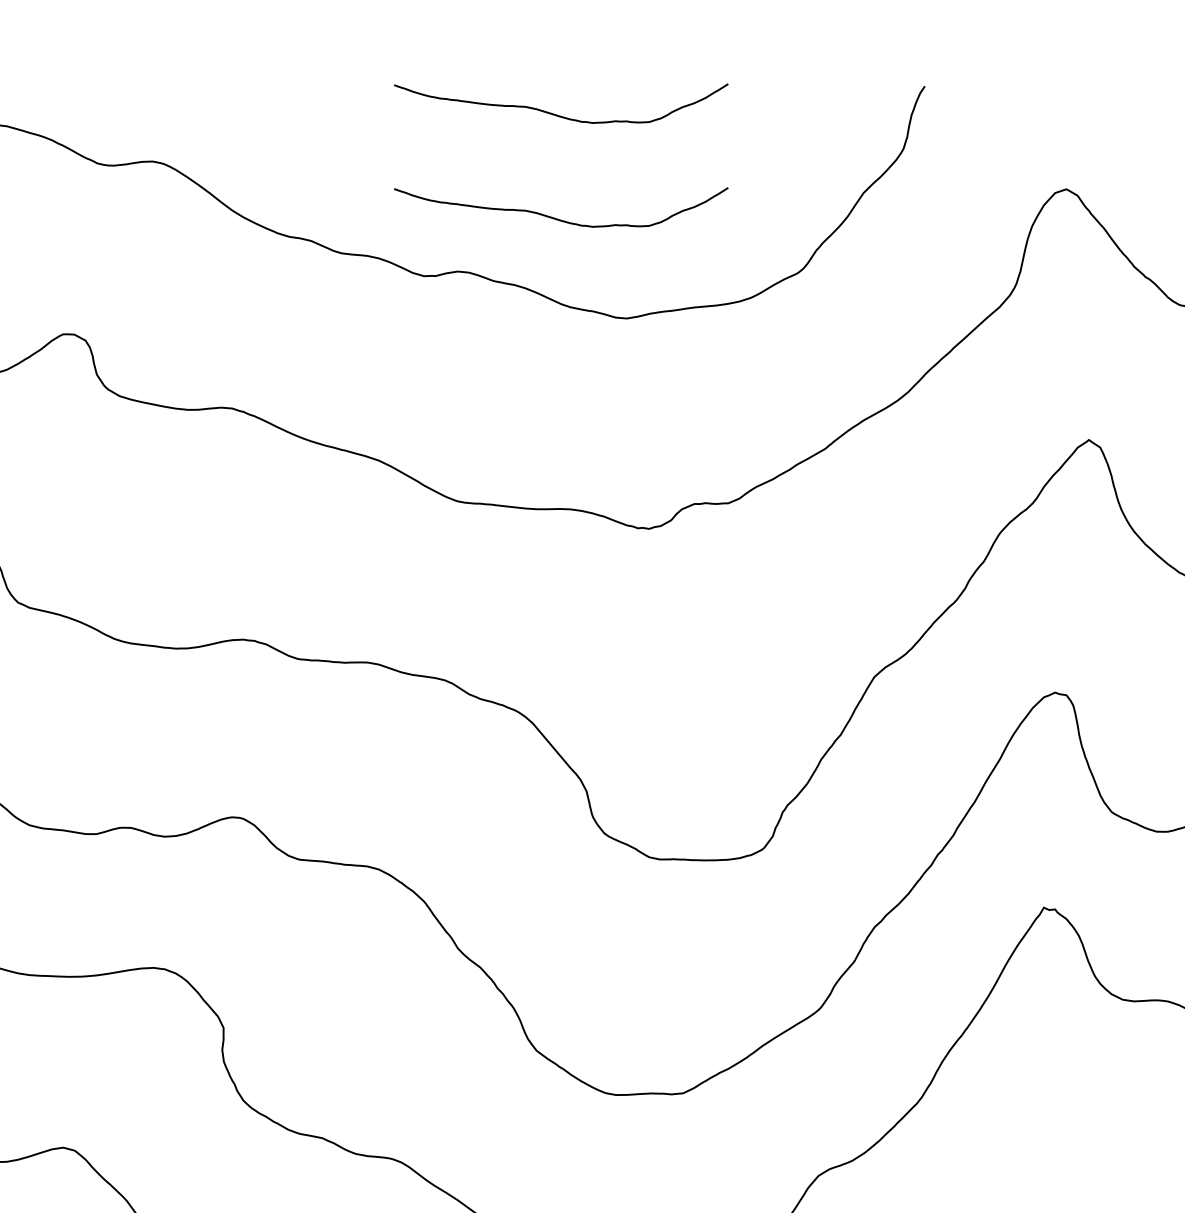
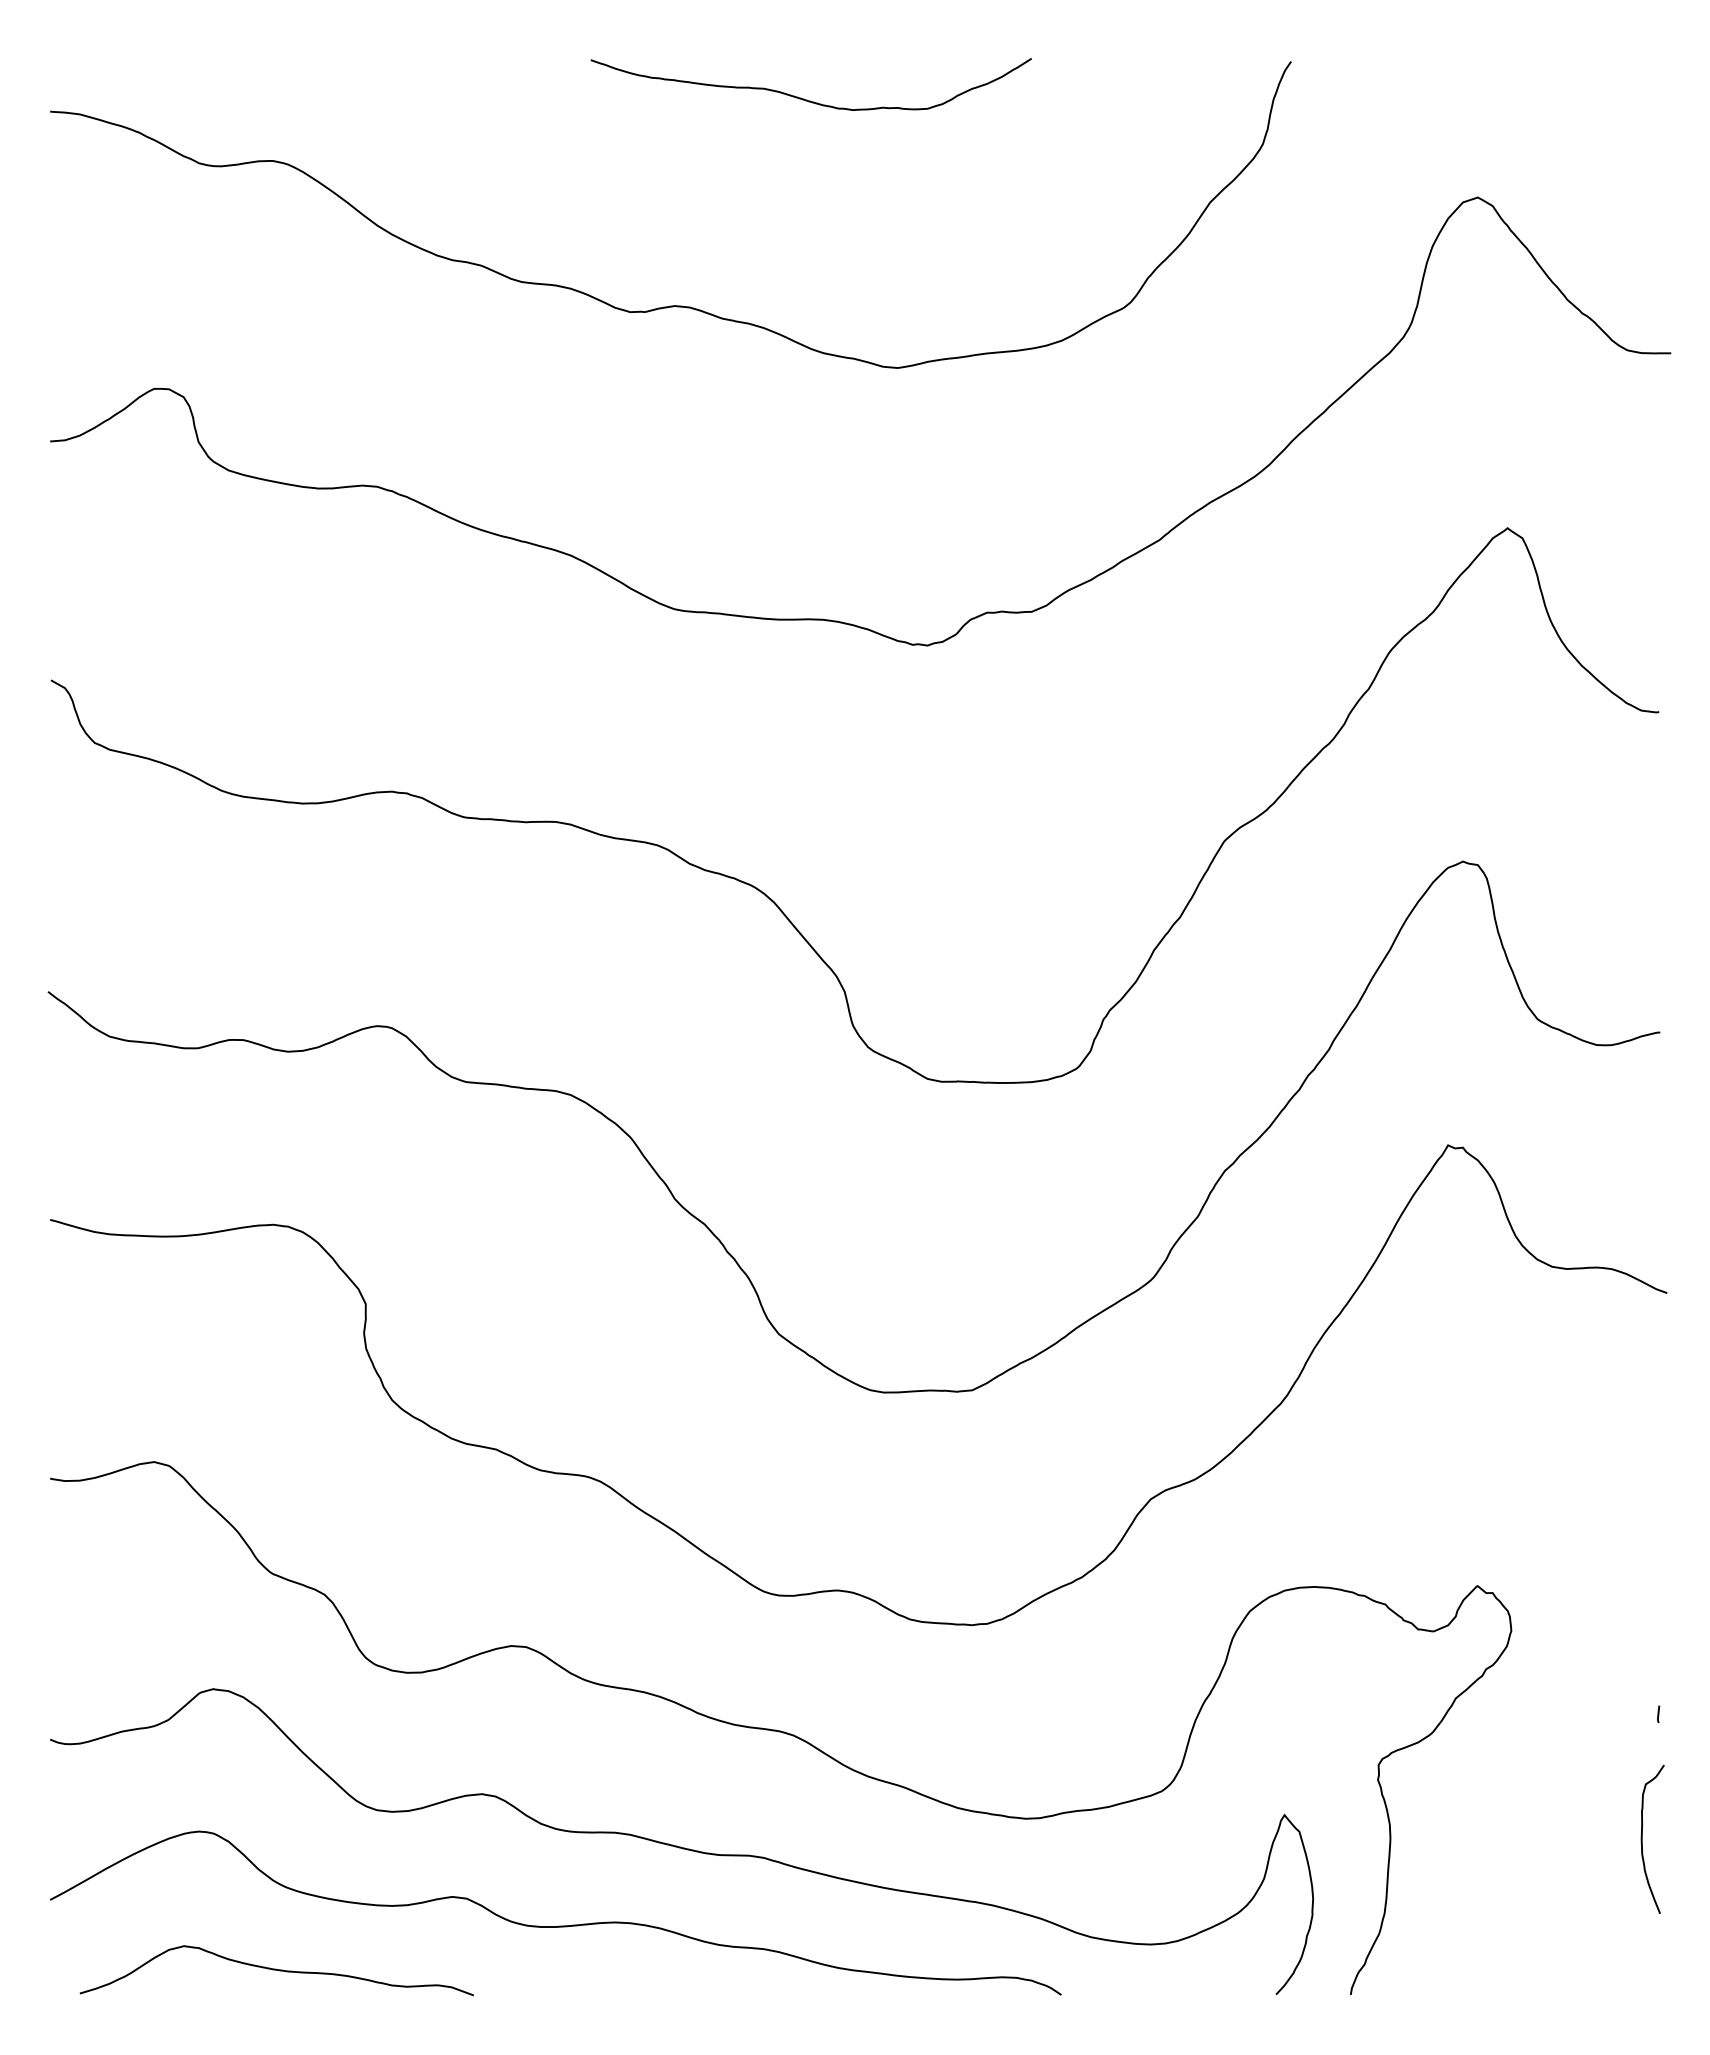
curve: (556, 218) -> (804, 235), removed

